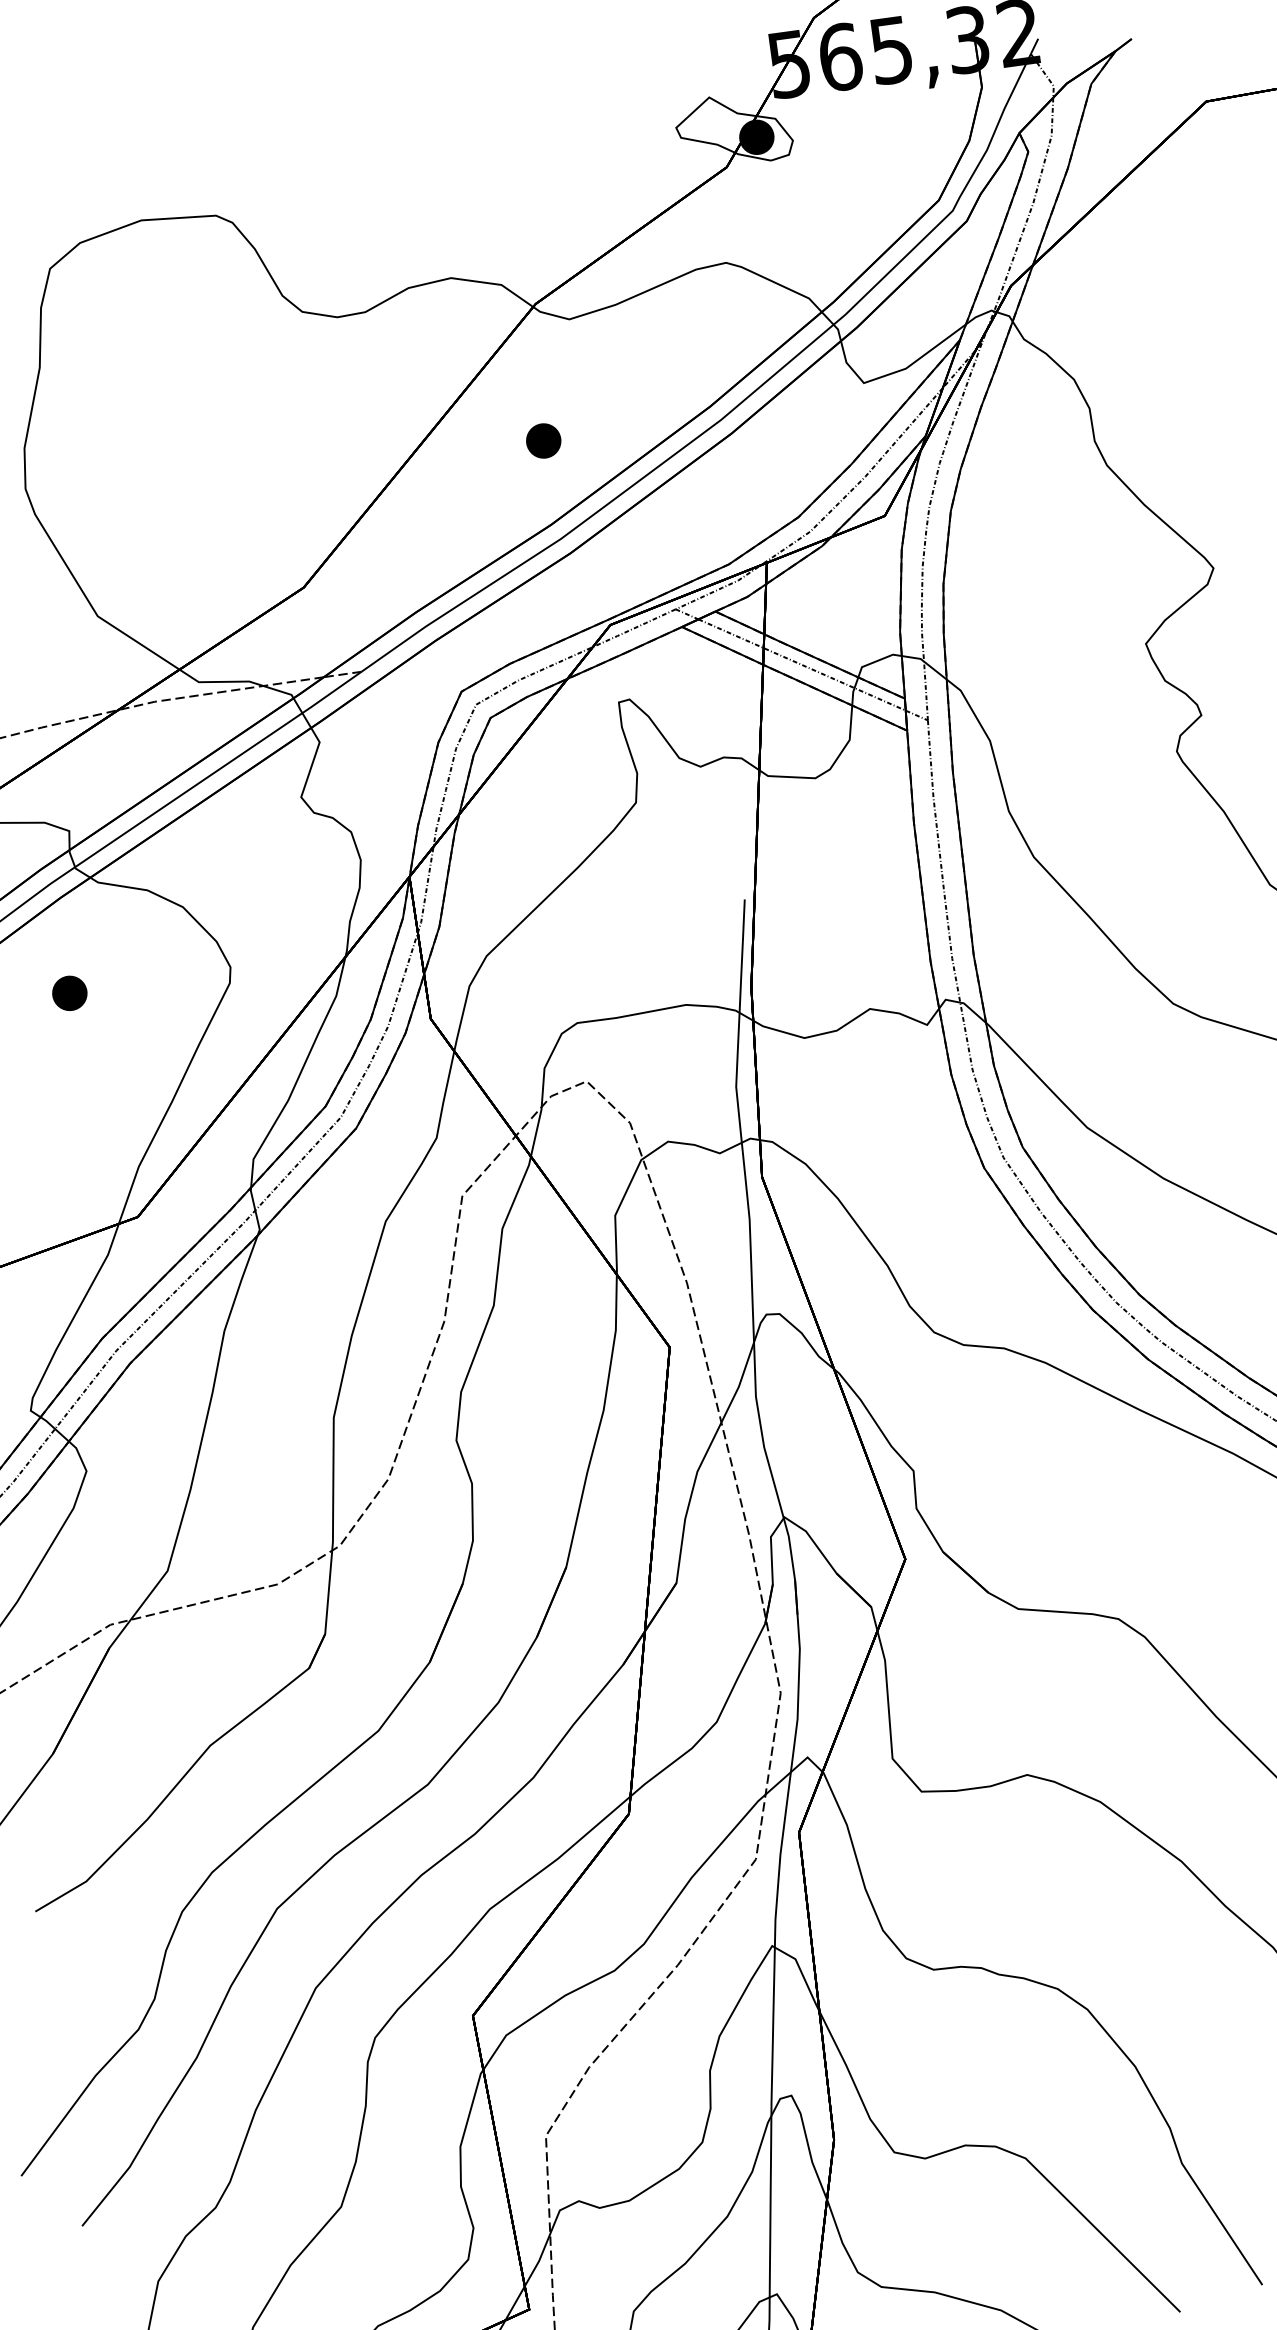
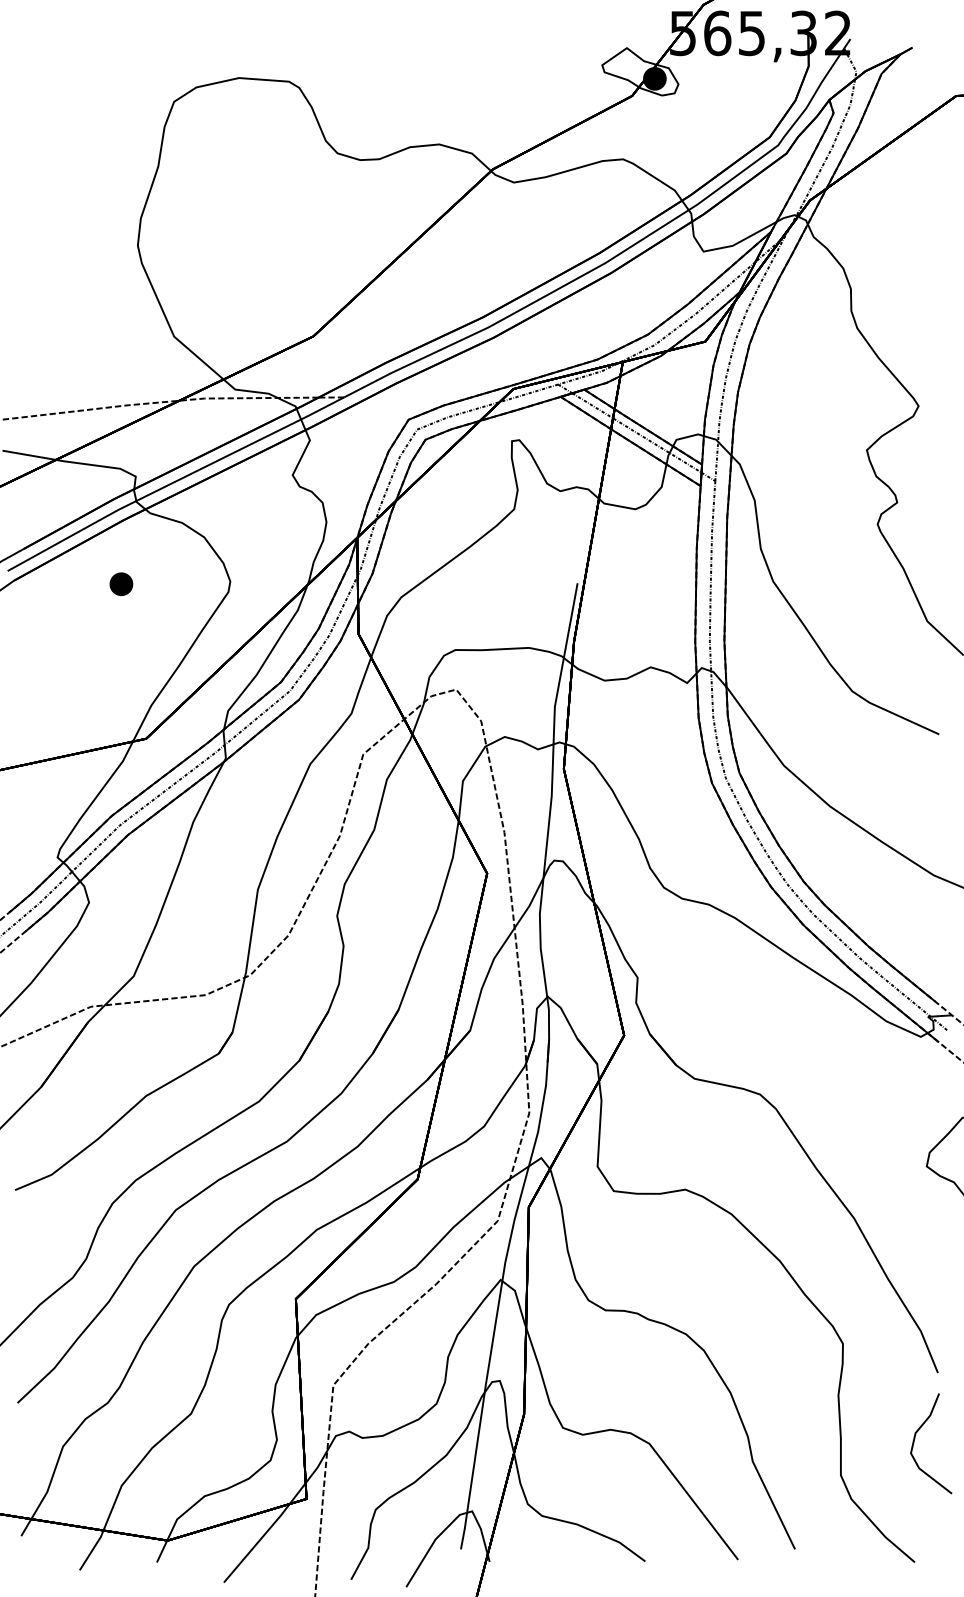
part: (543, 440) -> (485, 260), removed

